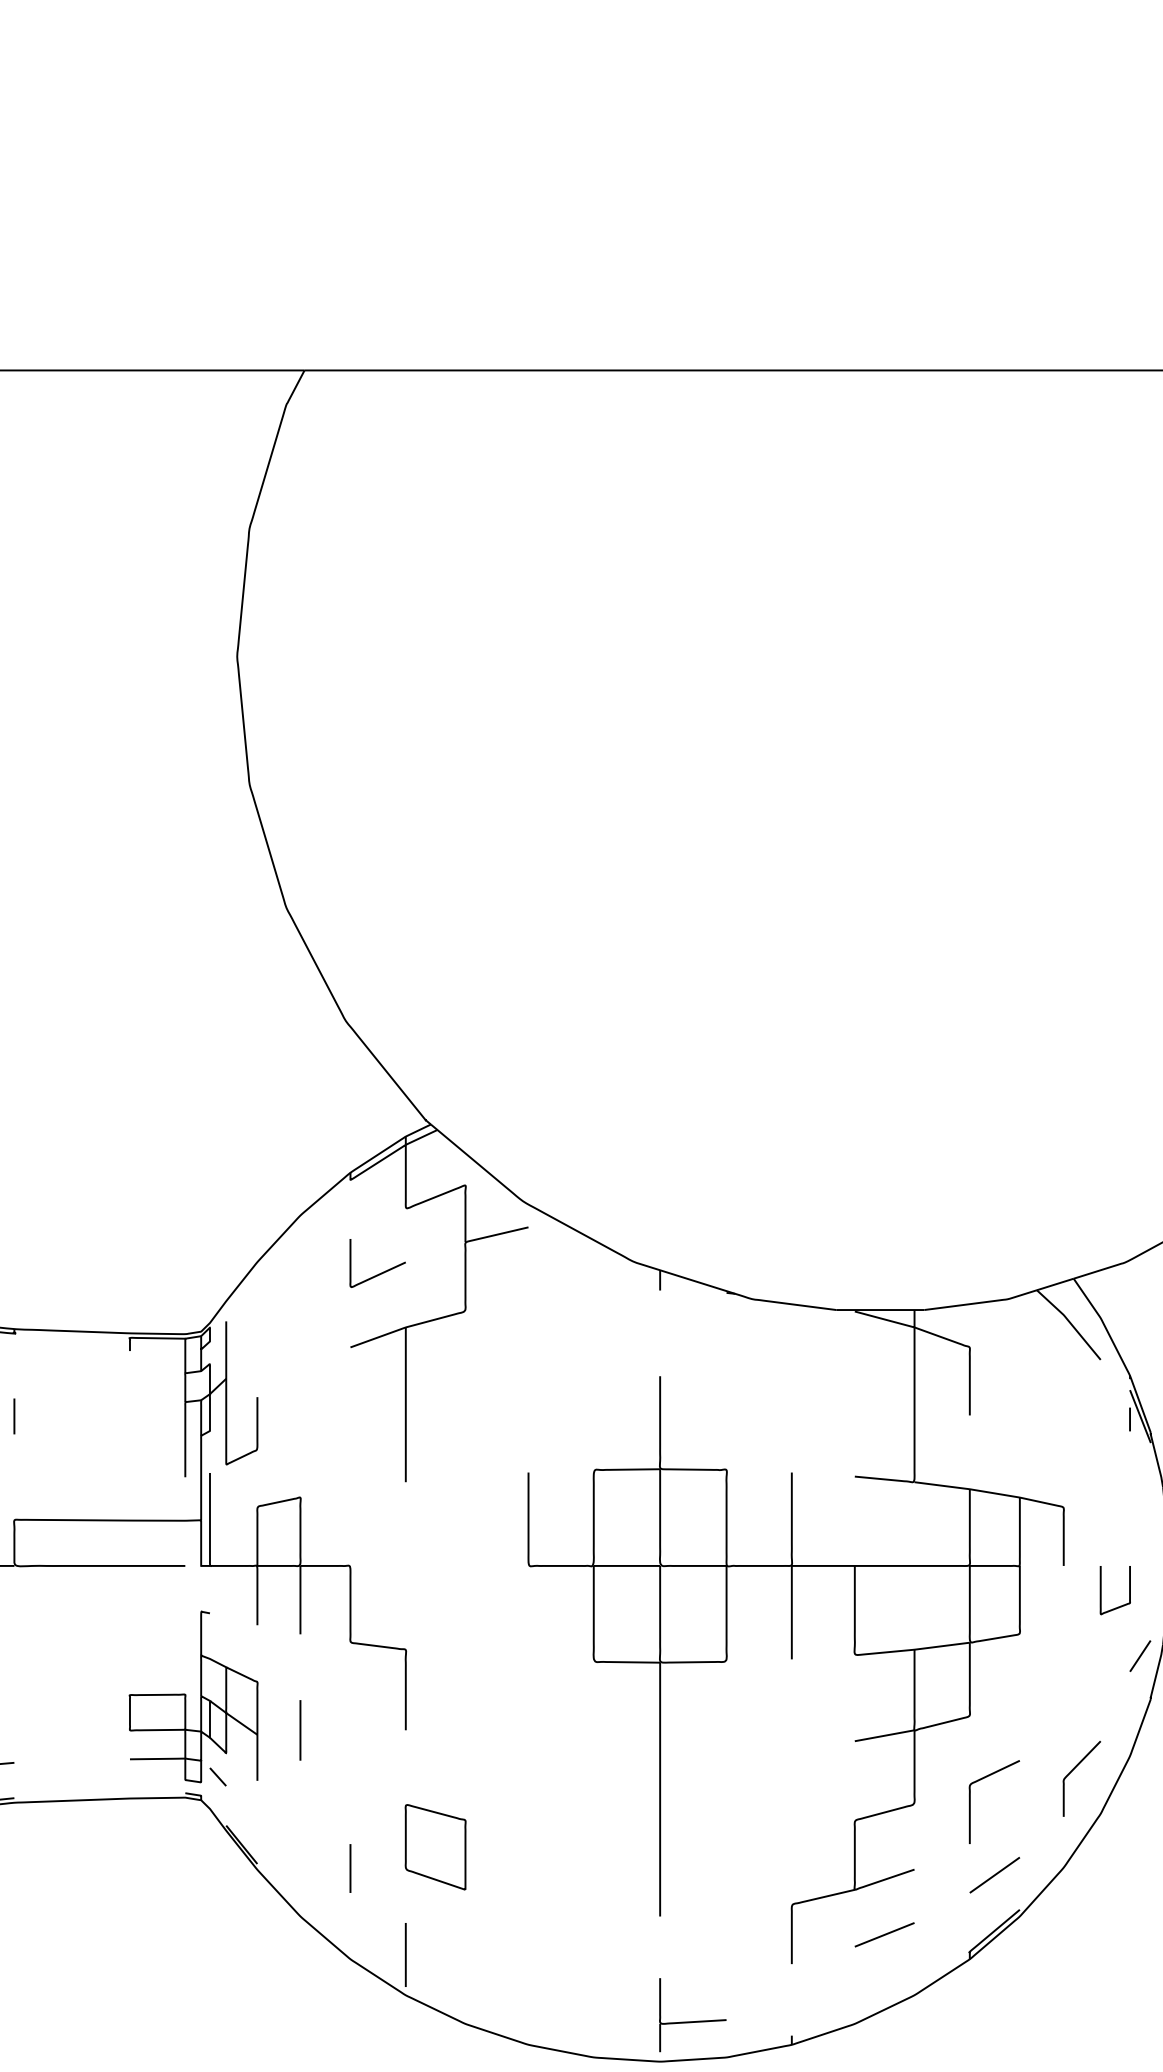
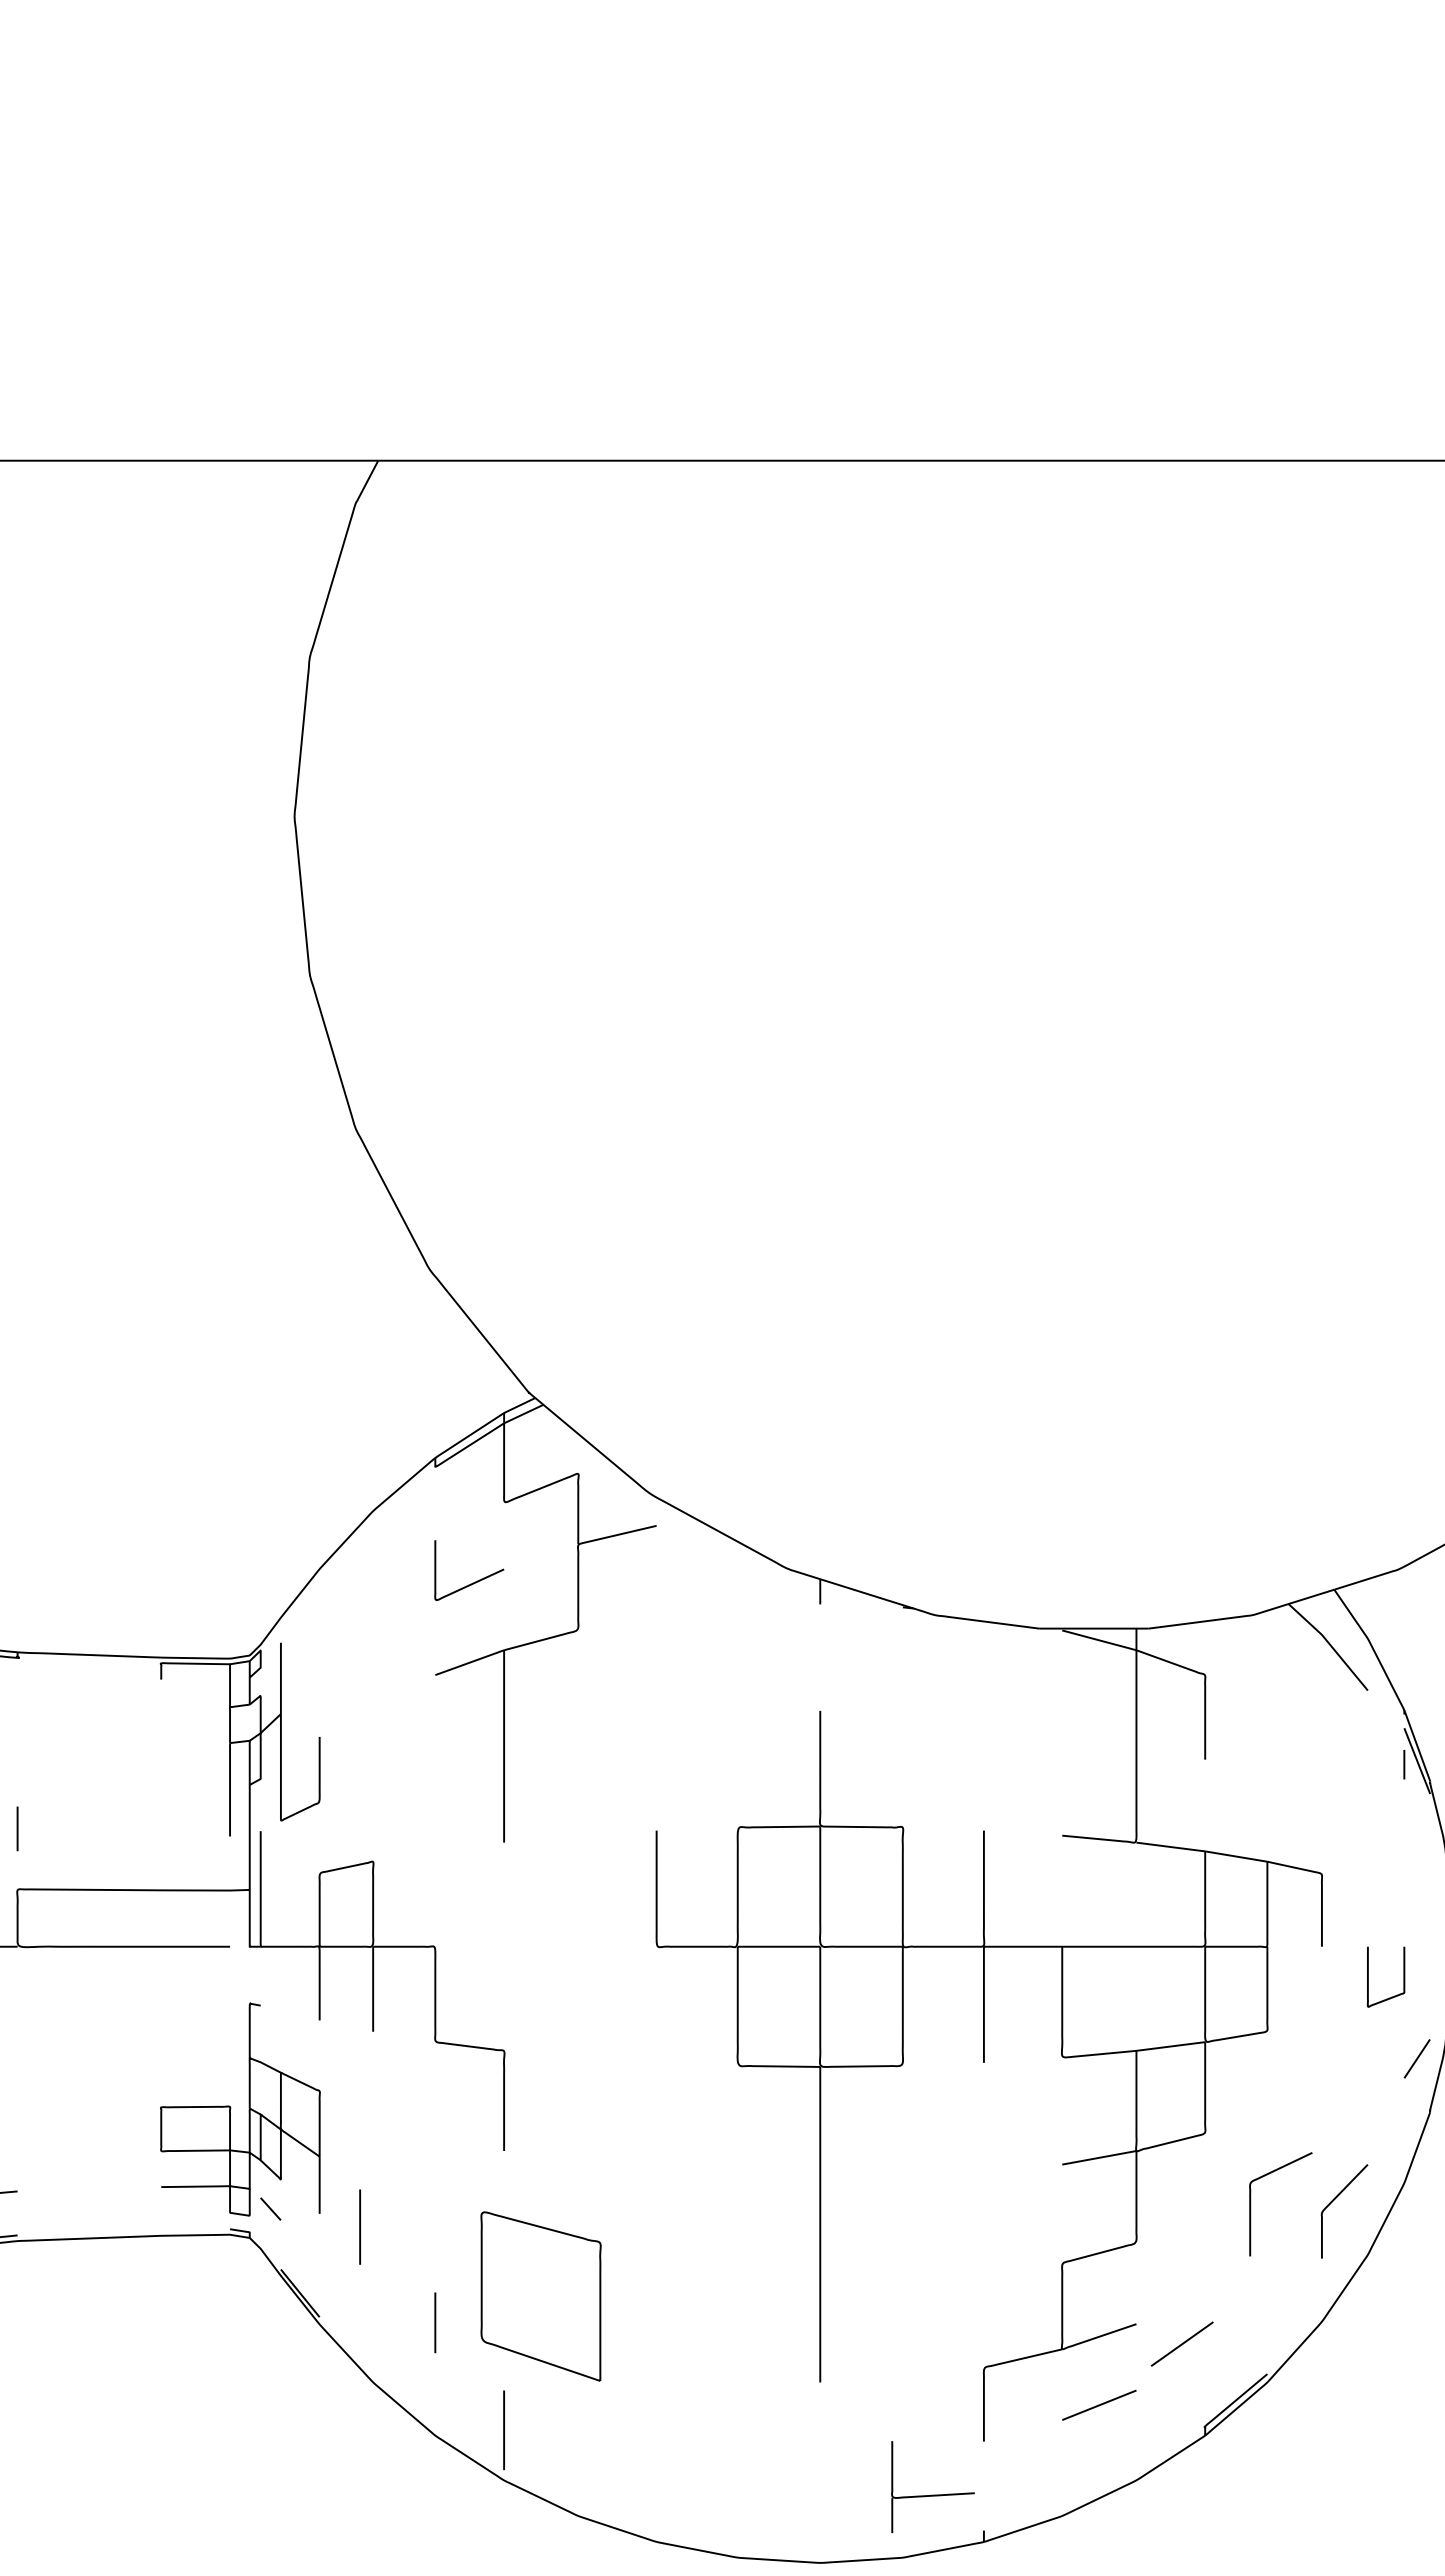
line: (14, 1416) -> (17, 1828), moved
line: (299, 1729) -> (359, 2226), moved
curve: (970, 1802) -> (1251, 2204), moved
part: (435, 1847) -> (541, 2296), size x1.6
line: (994, 1874) -> (1181, 2343), moved
part: (692, 2021) -> (932, 2494), moved

